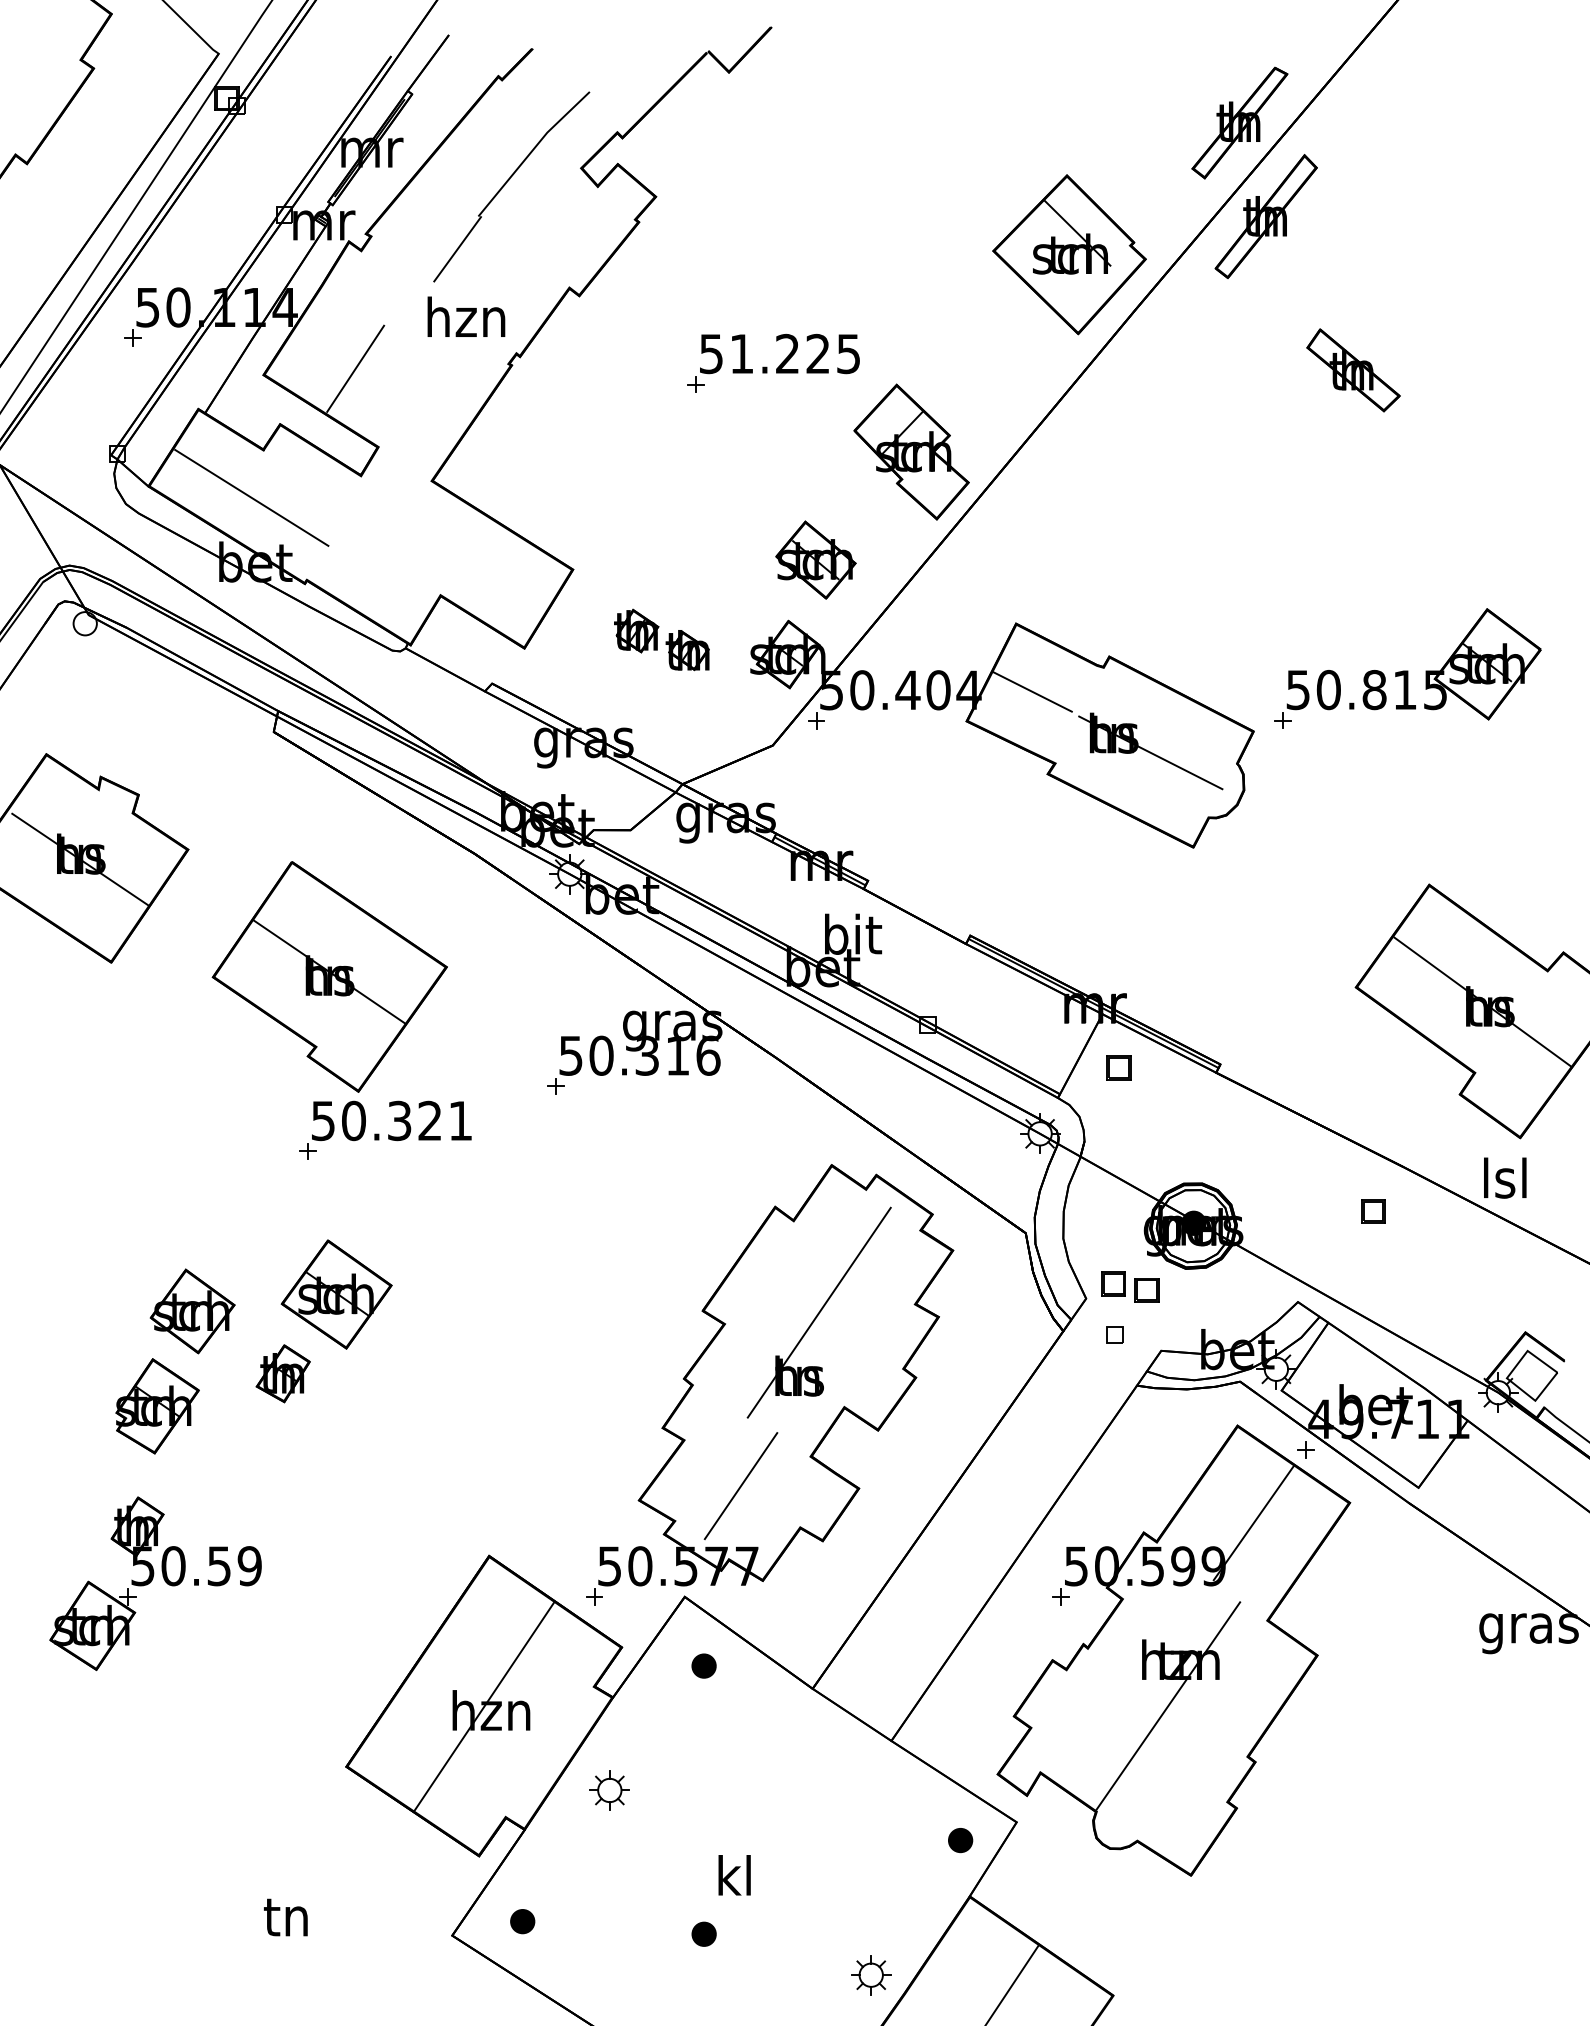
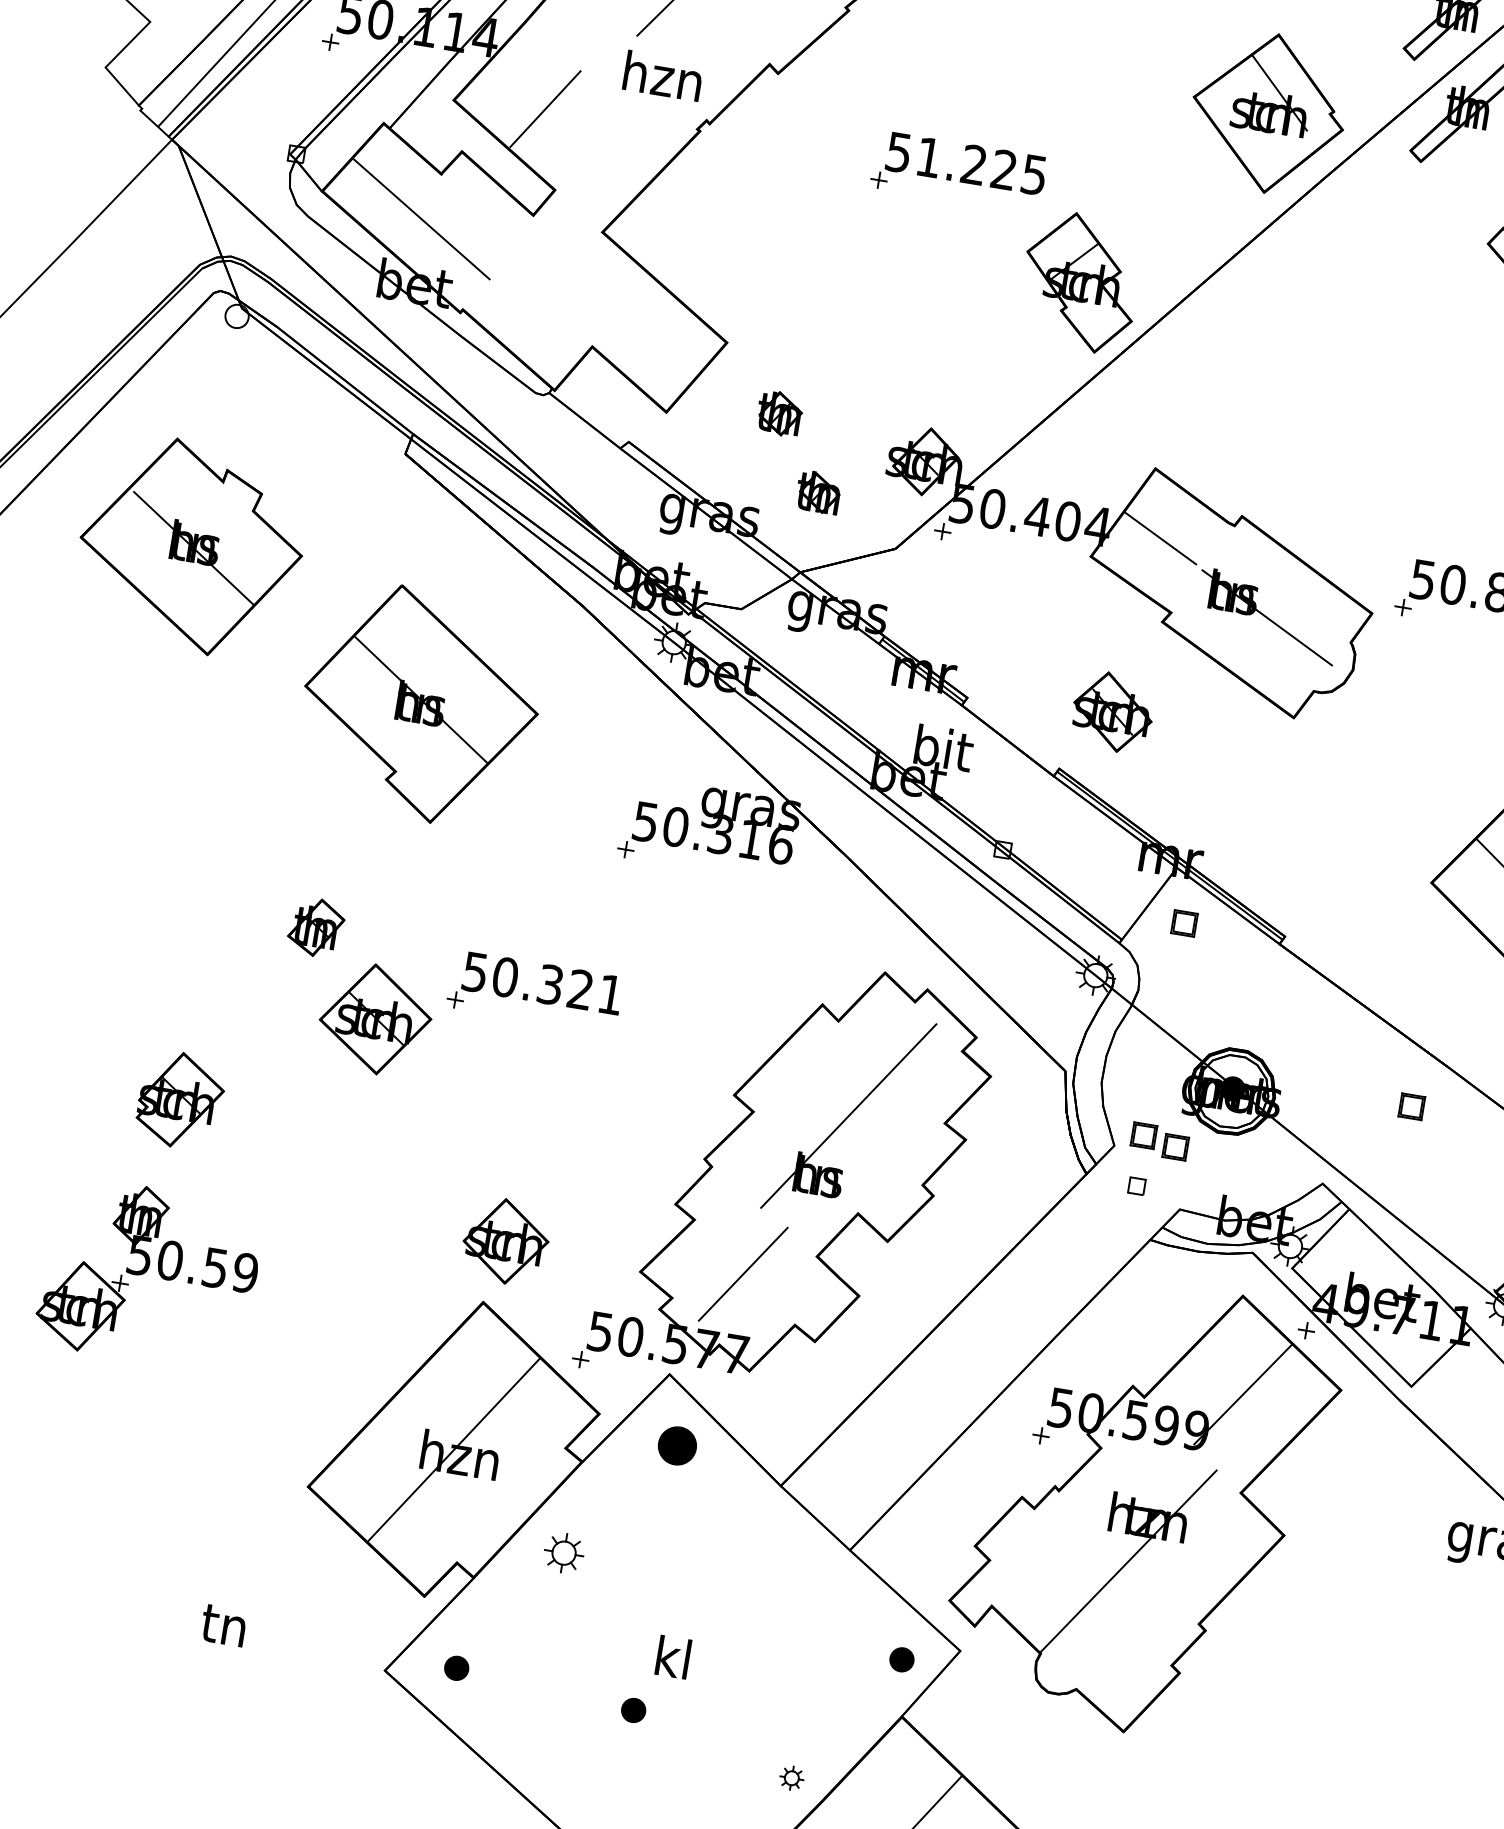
part: (815, 559) -> (1112, 711), moved
part: (687, 650) -> (818, 492), moved
part: (385, 1129) -> (535, 990), moved
part: (192, 1311) -> (505, 1241), moved
part: (282, 1373) -> (315, 927), moved
part: (703, 1665) -> (676, 1445), size x1.6
part: (871, 1975) -> (792, 1778), size x0.6

